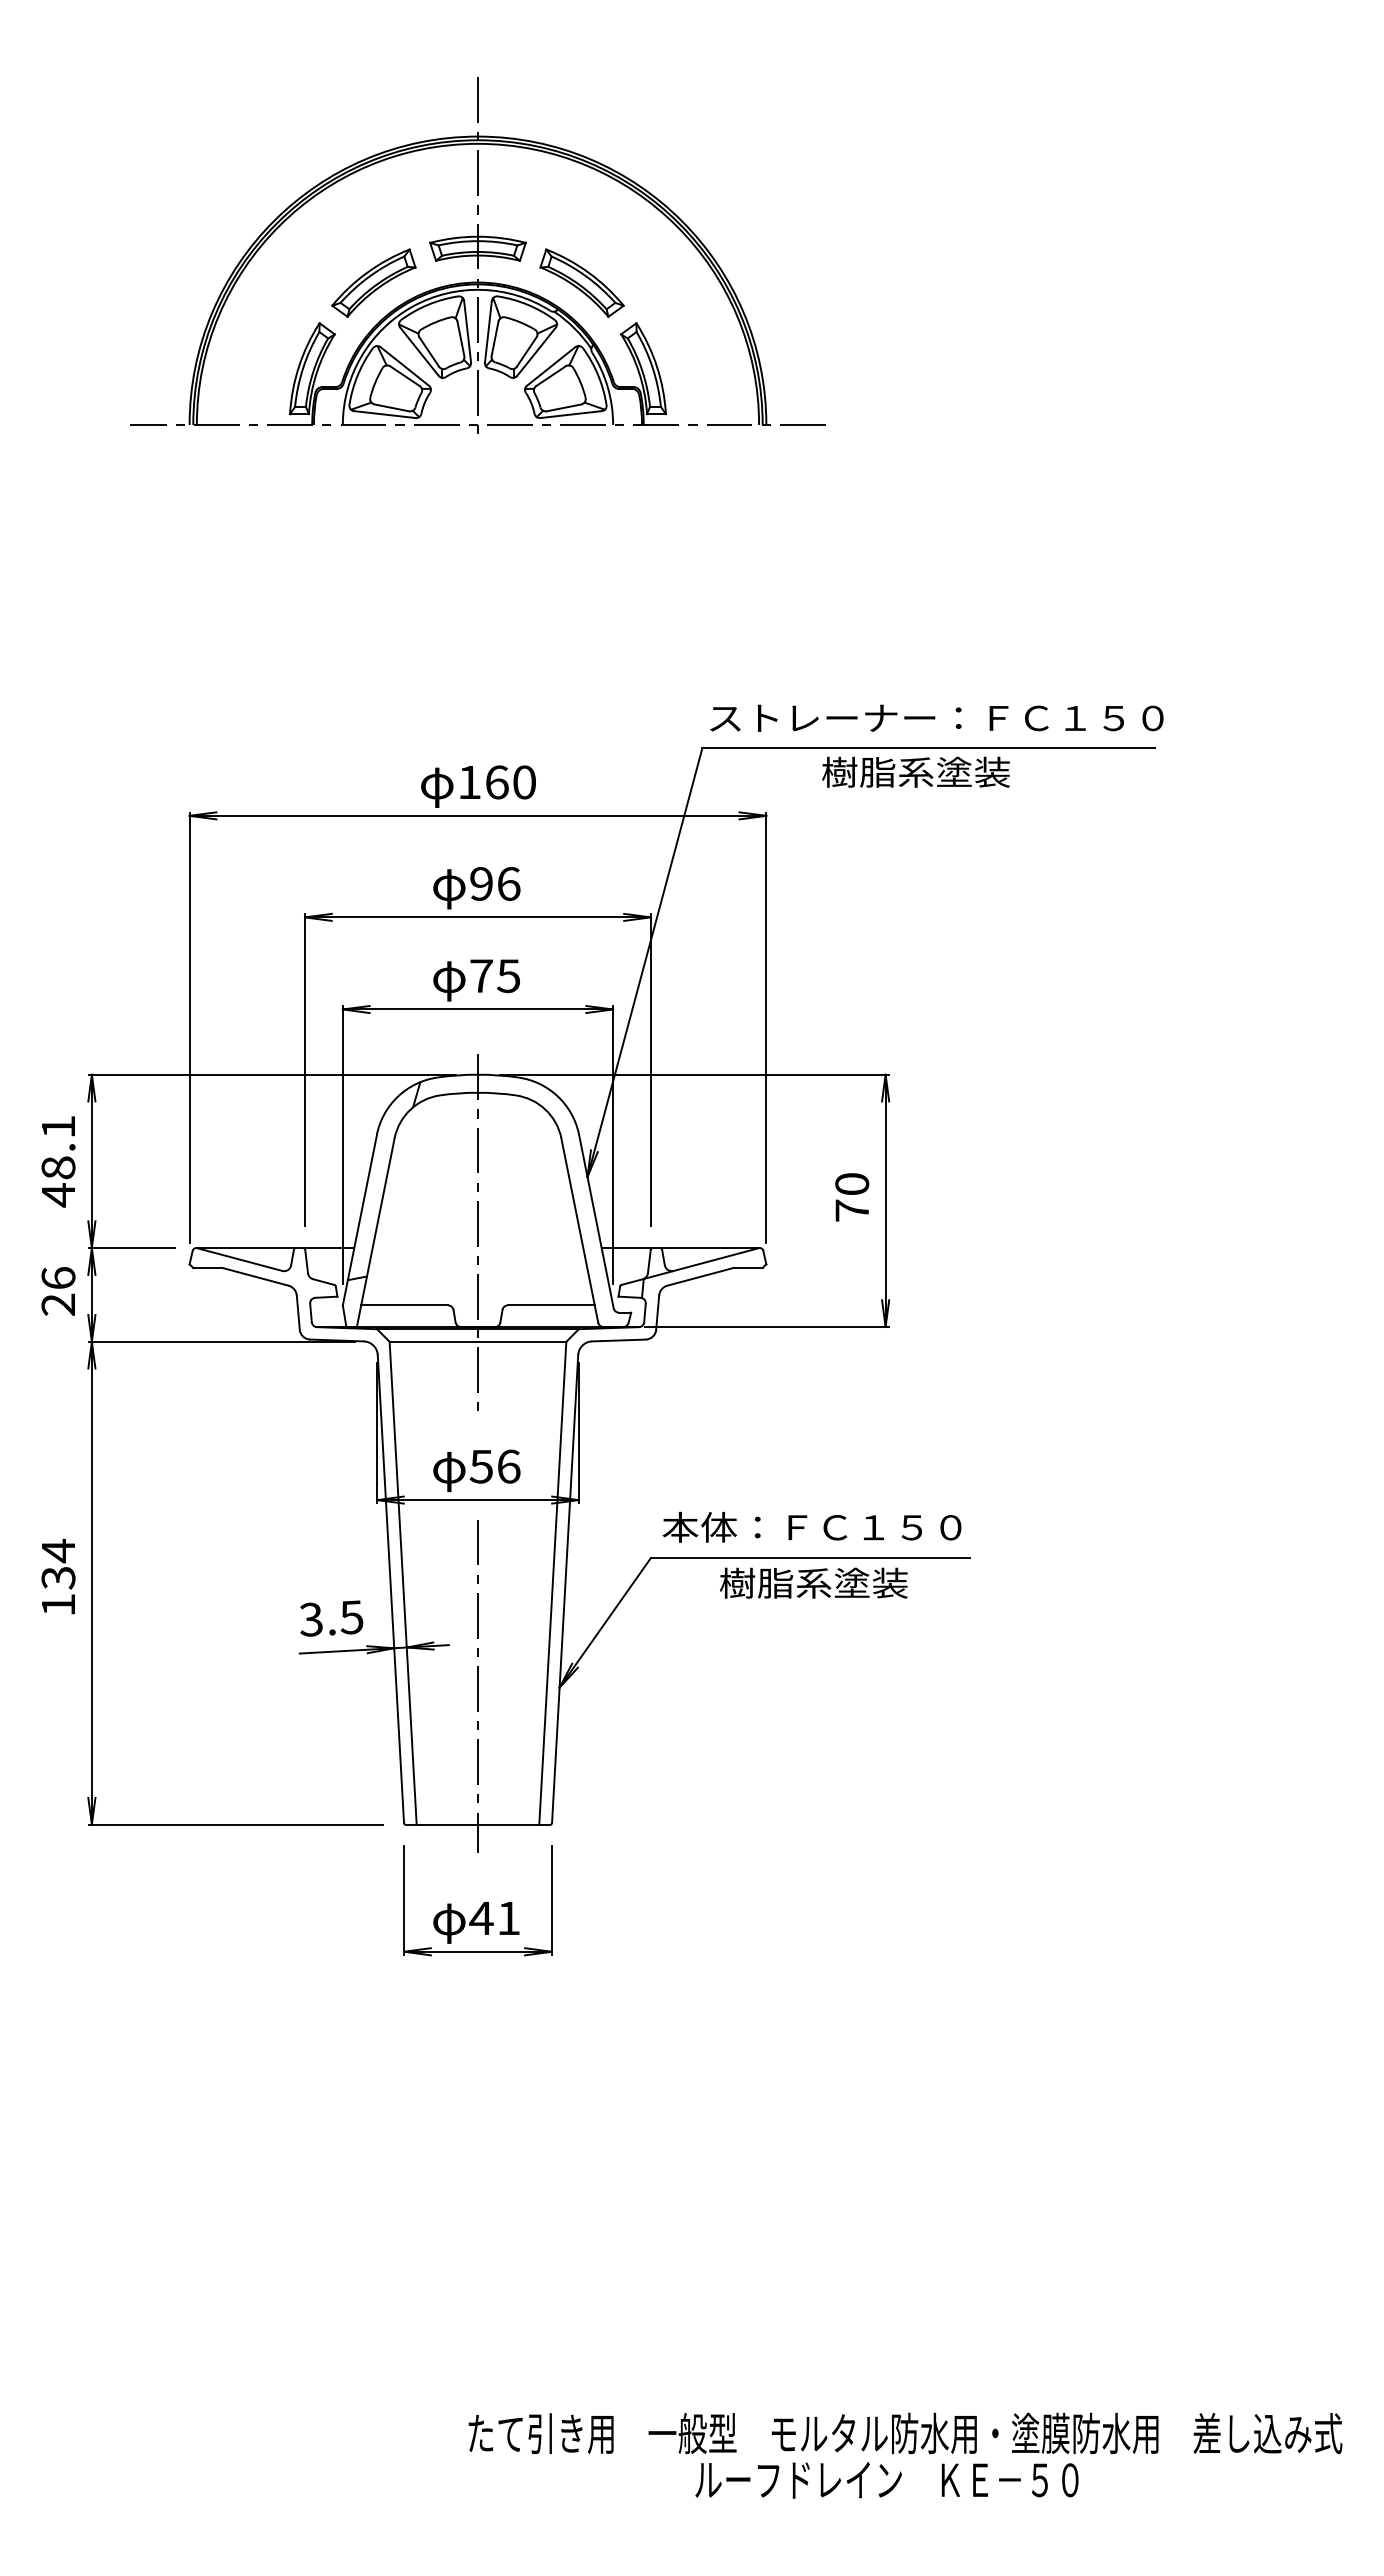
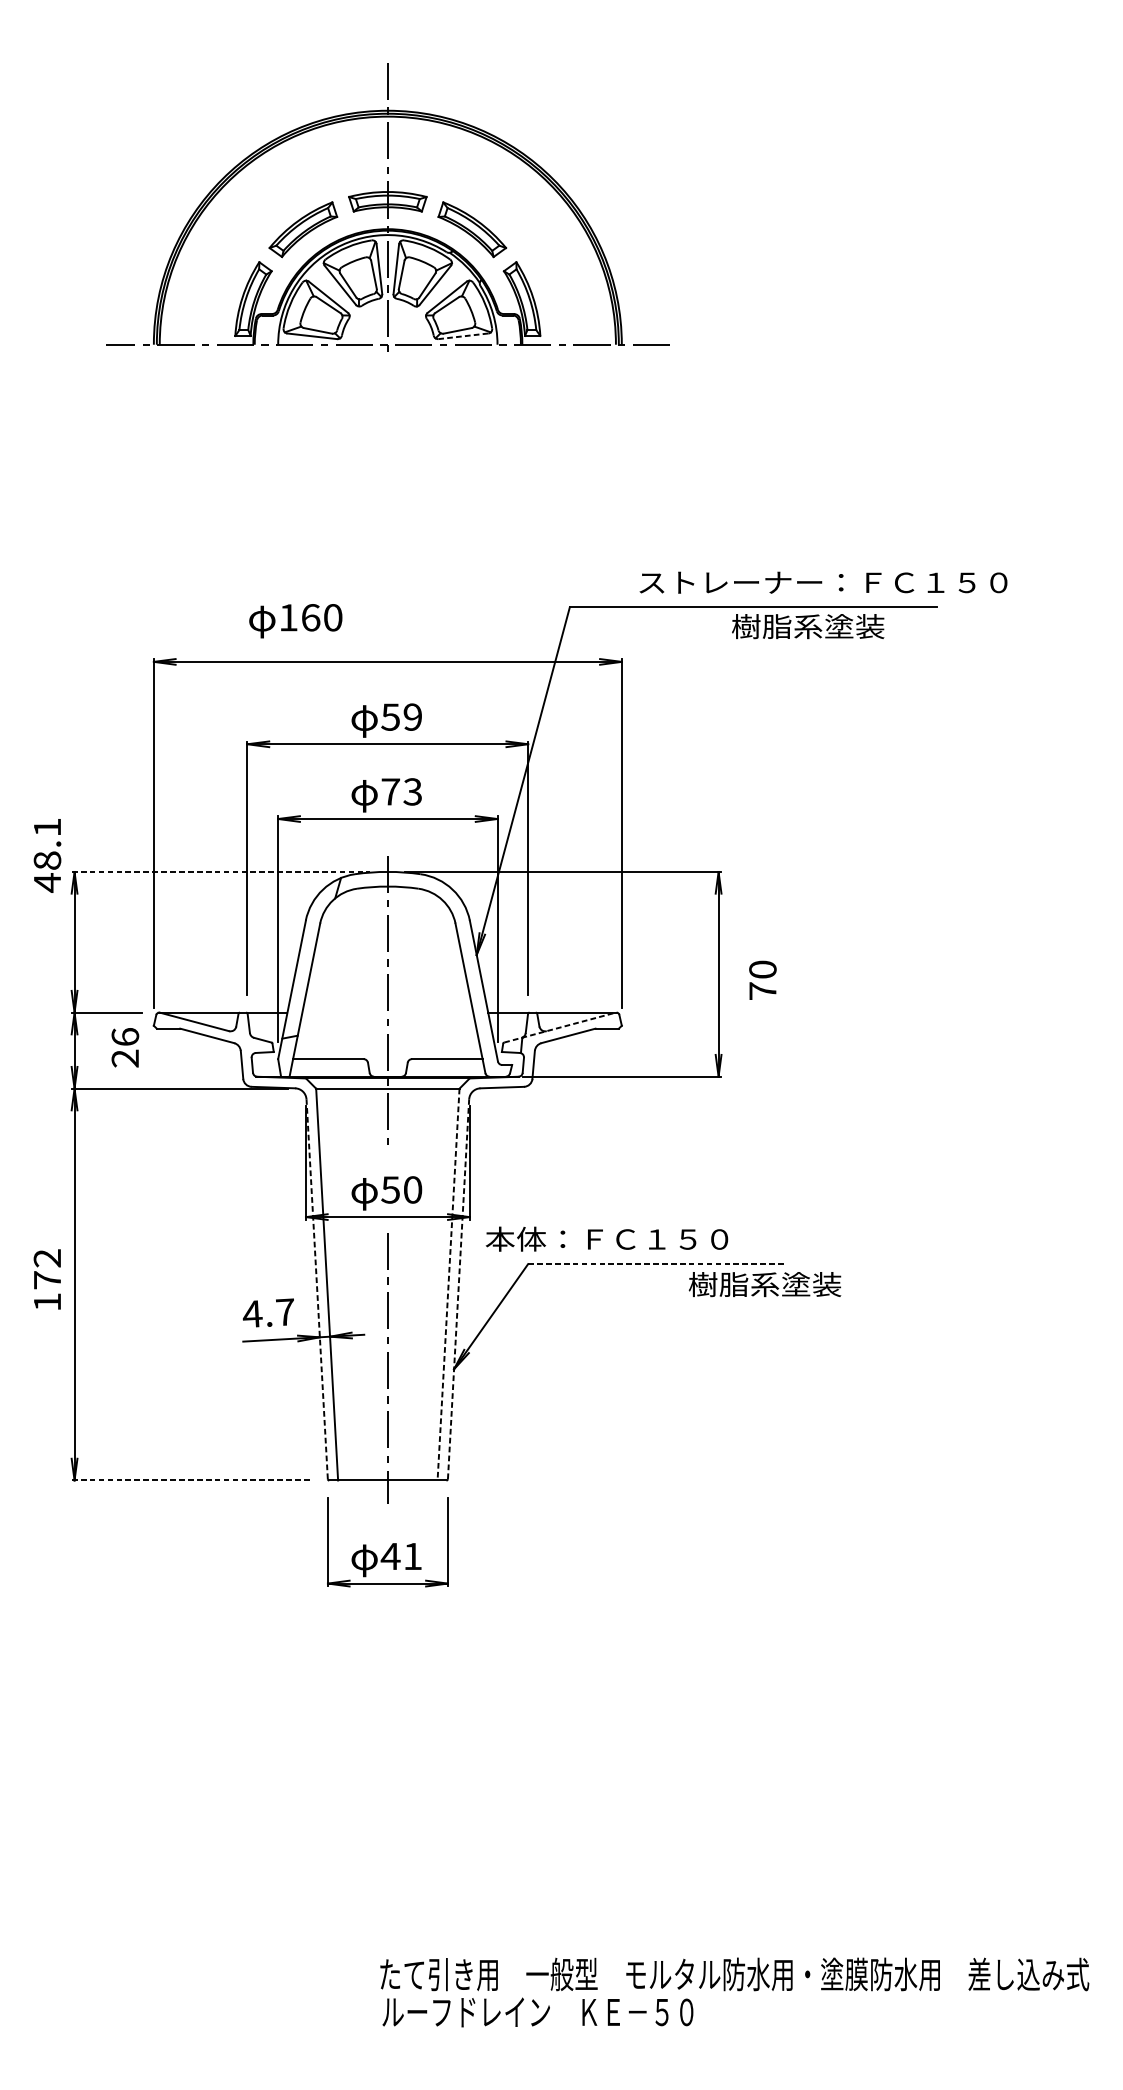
line: (571, 414) -> (463, 336), solid -> dashed
text: (936, 717) -> (823, 582), moved
text: (915, 771) -> (807, 625), moved
text: (478, 786) -> (295, 621), moved
text: (494, 883) -> (401, 716), 96 -> 59
text: (508, 975) -> (412, 791), 75 -> 73
line: (272, 1074) -> (221, 871), solid -> dashed
text: (58, 1161) -> (47, 855), moved
text: (852, 1197) -> (763, 980), moved
line: (690, 1266) -> (560, 1027), solid -> dashed
text: (58, 1291) -> (125, 1047), moved
text: (508, 1466) -> (412, 1189), 56 -> 50
text: (811, 1526) -> (606, 1238), moved
line: (810, 1558) -> (657, 1264), solid -> dashed
text: (58, 1563) -> (47, 1268), 134 -> 172
text: (813, 1582) -> (764, 1283), moved
line: (552, 1583) -> (448, 1284), solid -> dashed
line: (390, 1588) -> (316, 1288), solid -> dashed
line: (565, 1588) -> (458, 1288), solid -> dashed
text: (331, 1618) -> (268, 1313), 3.5 -> 4.7
line: (235, 1824) -> (191, 1480), solid -> dashed
text: (886, 2480) -> (537, 2012), moved

